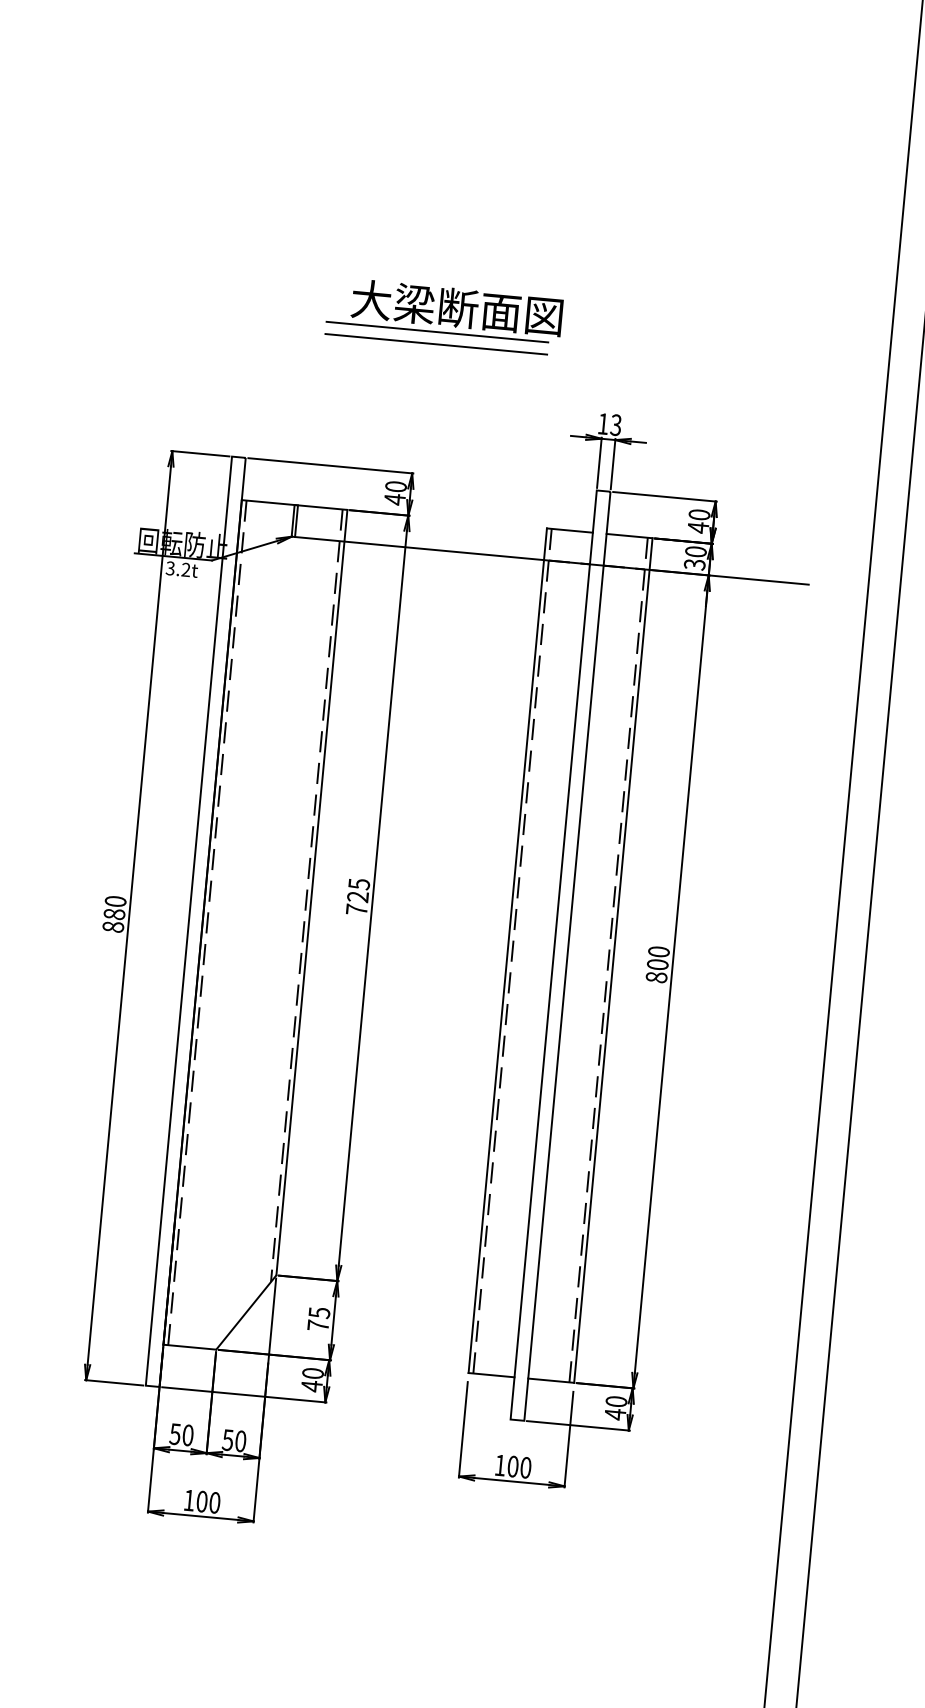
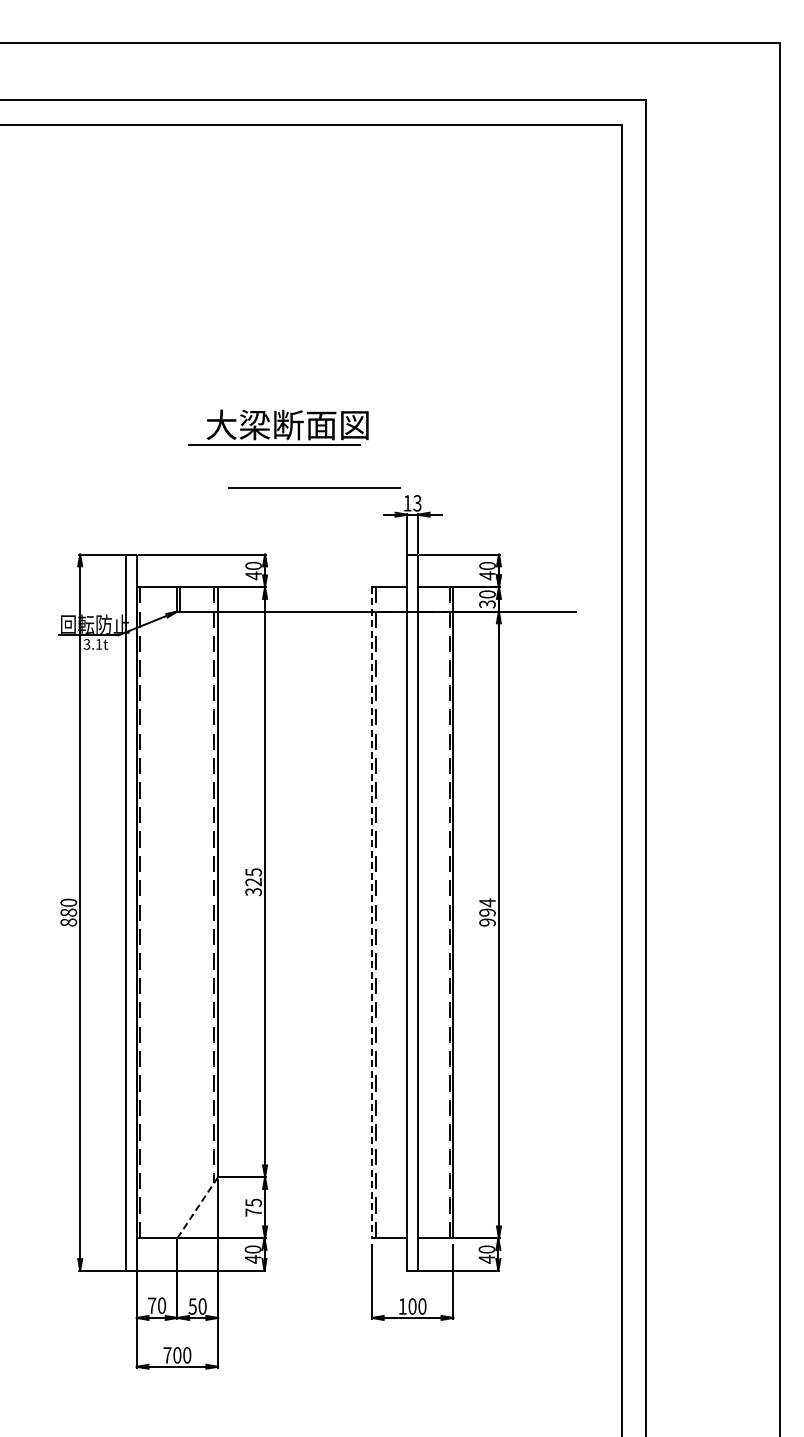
line: (436, 343) -> (314, 487), moved
text: (185, 569) -> (98, 644), 3.2t -> 3.1t
text: (356, 910) -> (253, 892), 725 -> 325
line: (507, 950) -> (371, 912), solid -> dashed
text: (657, 964) -> (487, 912), 800 -> 994
line: (246, 1312) -> (197, 1207), solid -> dashed
text: (175, 1433) -> (152, 1305), 50 -> 70
text: (189, 1500) -> (167, 1355), 100 -> 700

